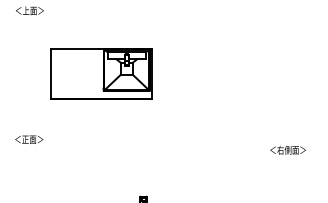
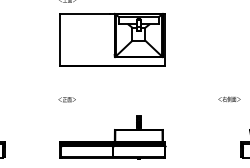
part: (101, 73) -> (112, 39), size x1.67
text: (28, 139) -> (66, 99), moved
text: (288, 148) -> (229, 98), moved

